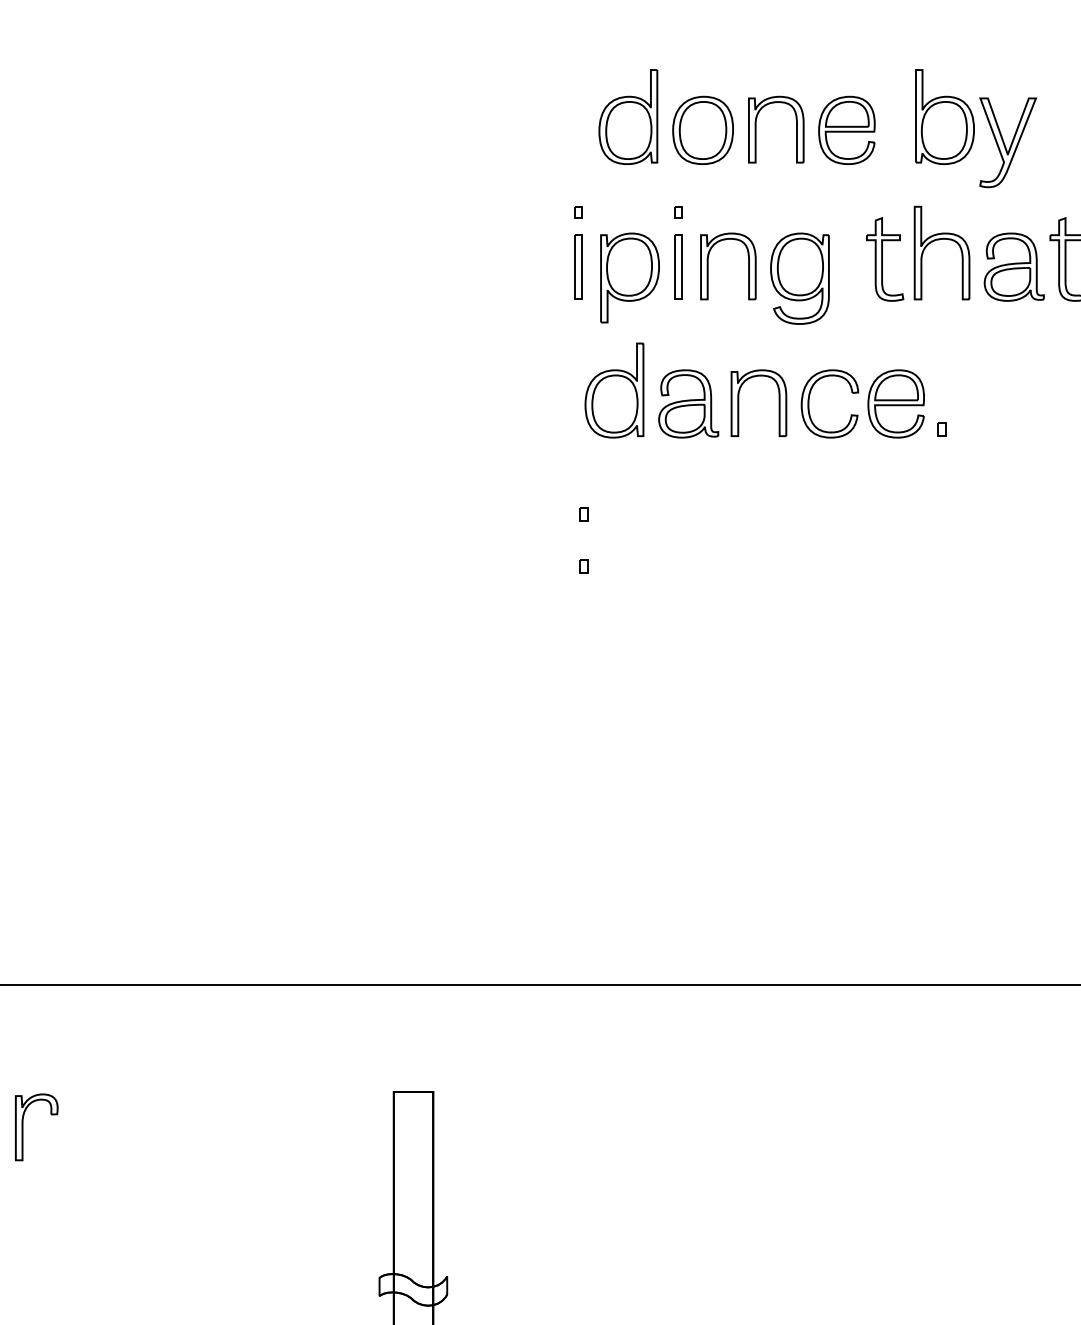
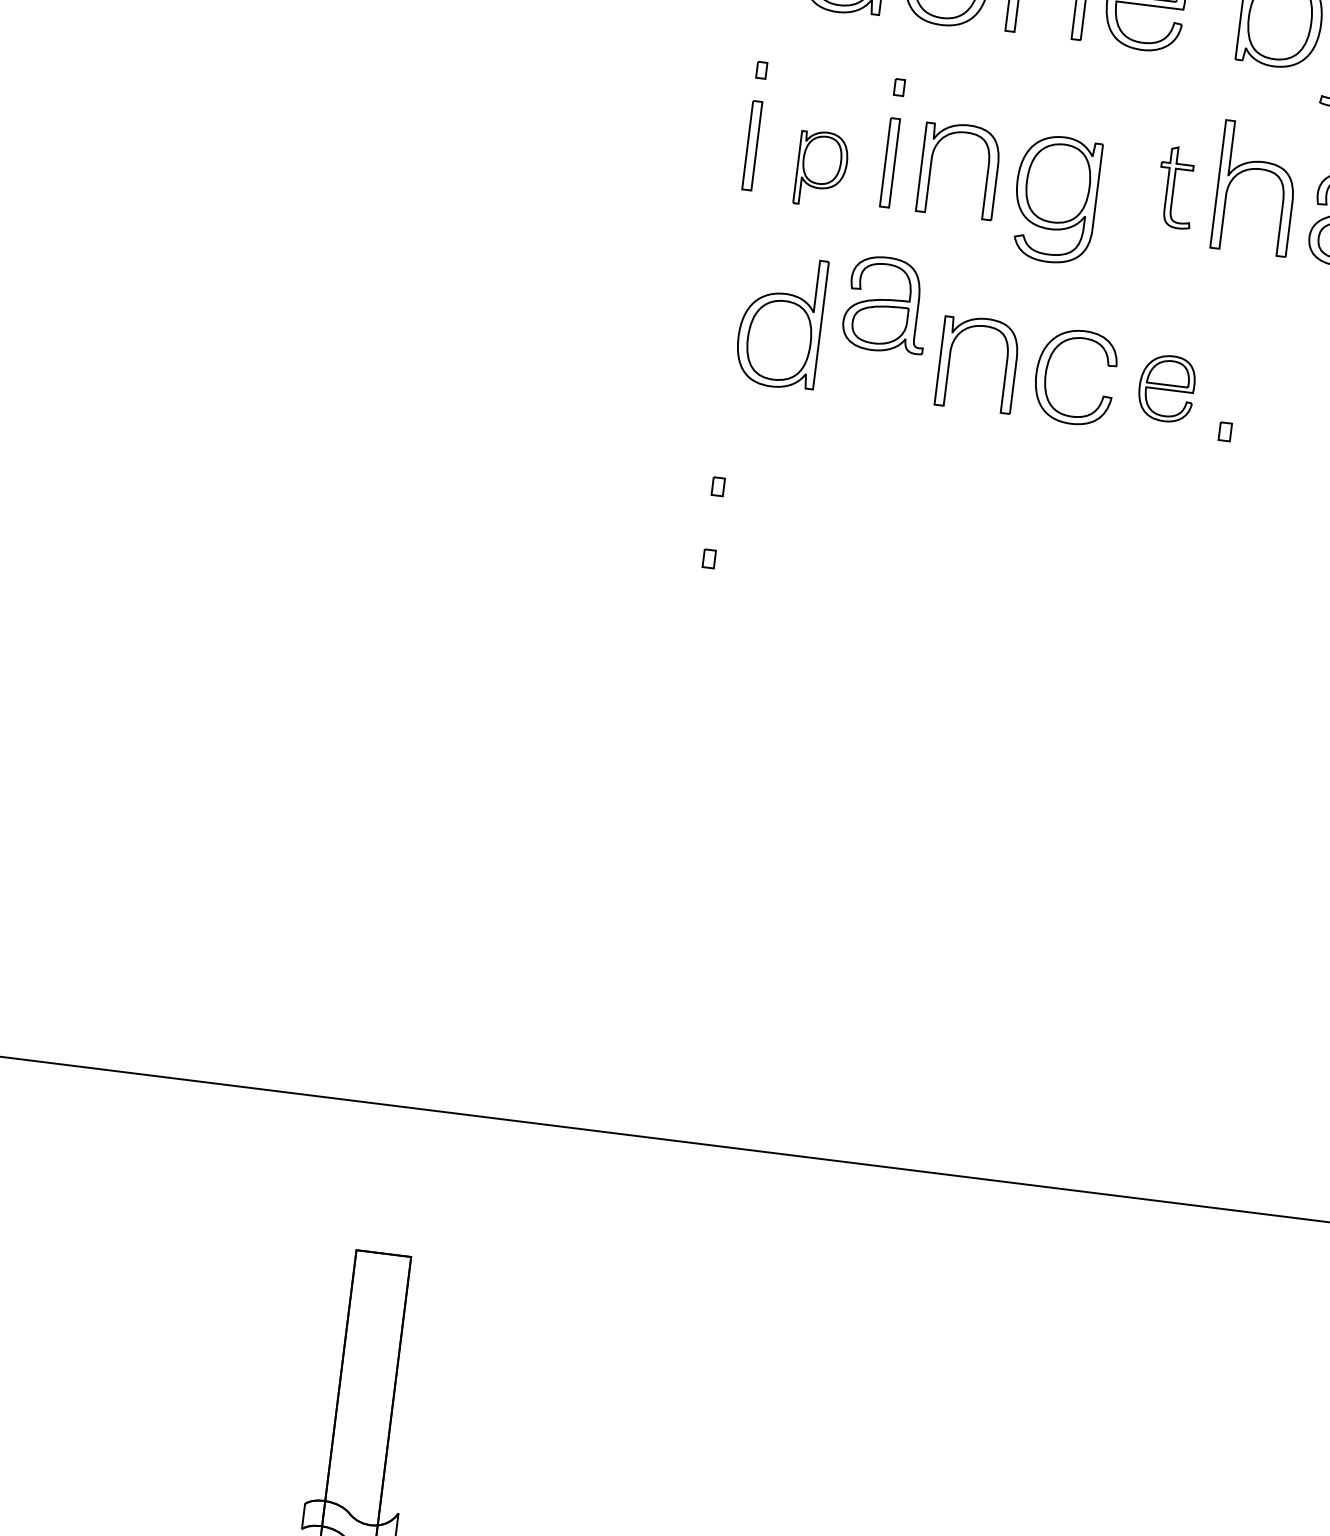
part: (885, 259) -> (1176, 187), size x0.7
part: (629, 277) -> (821, 168), size x0.6
part: (688, 403) -> (886, 304), moved
part: (895, 403) -> (1165, 387), size x0.7

